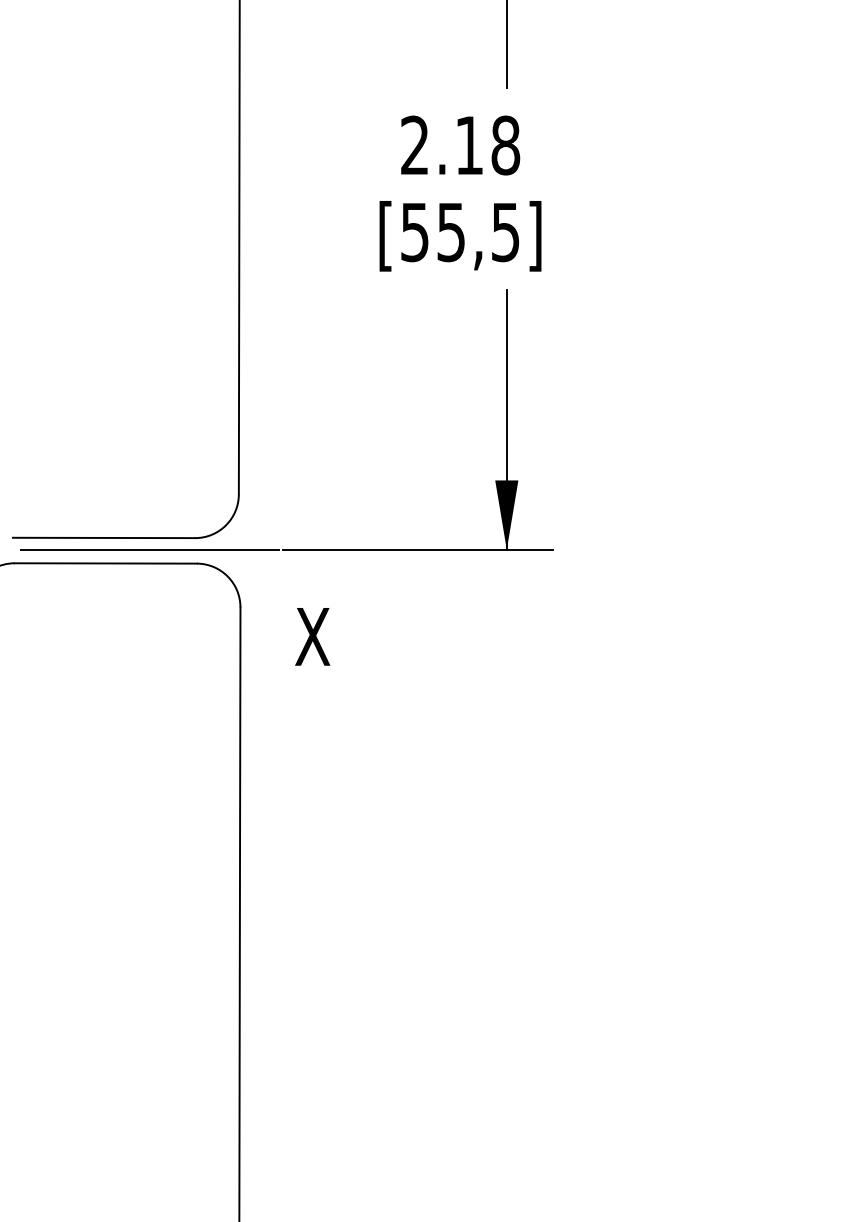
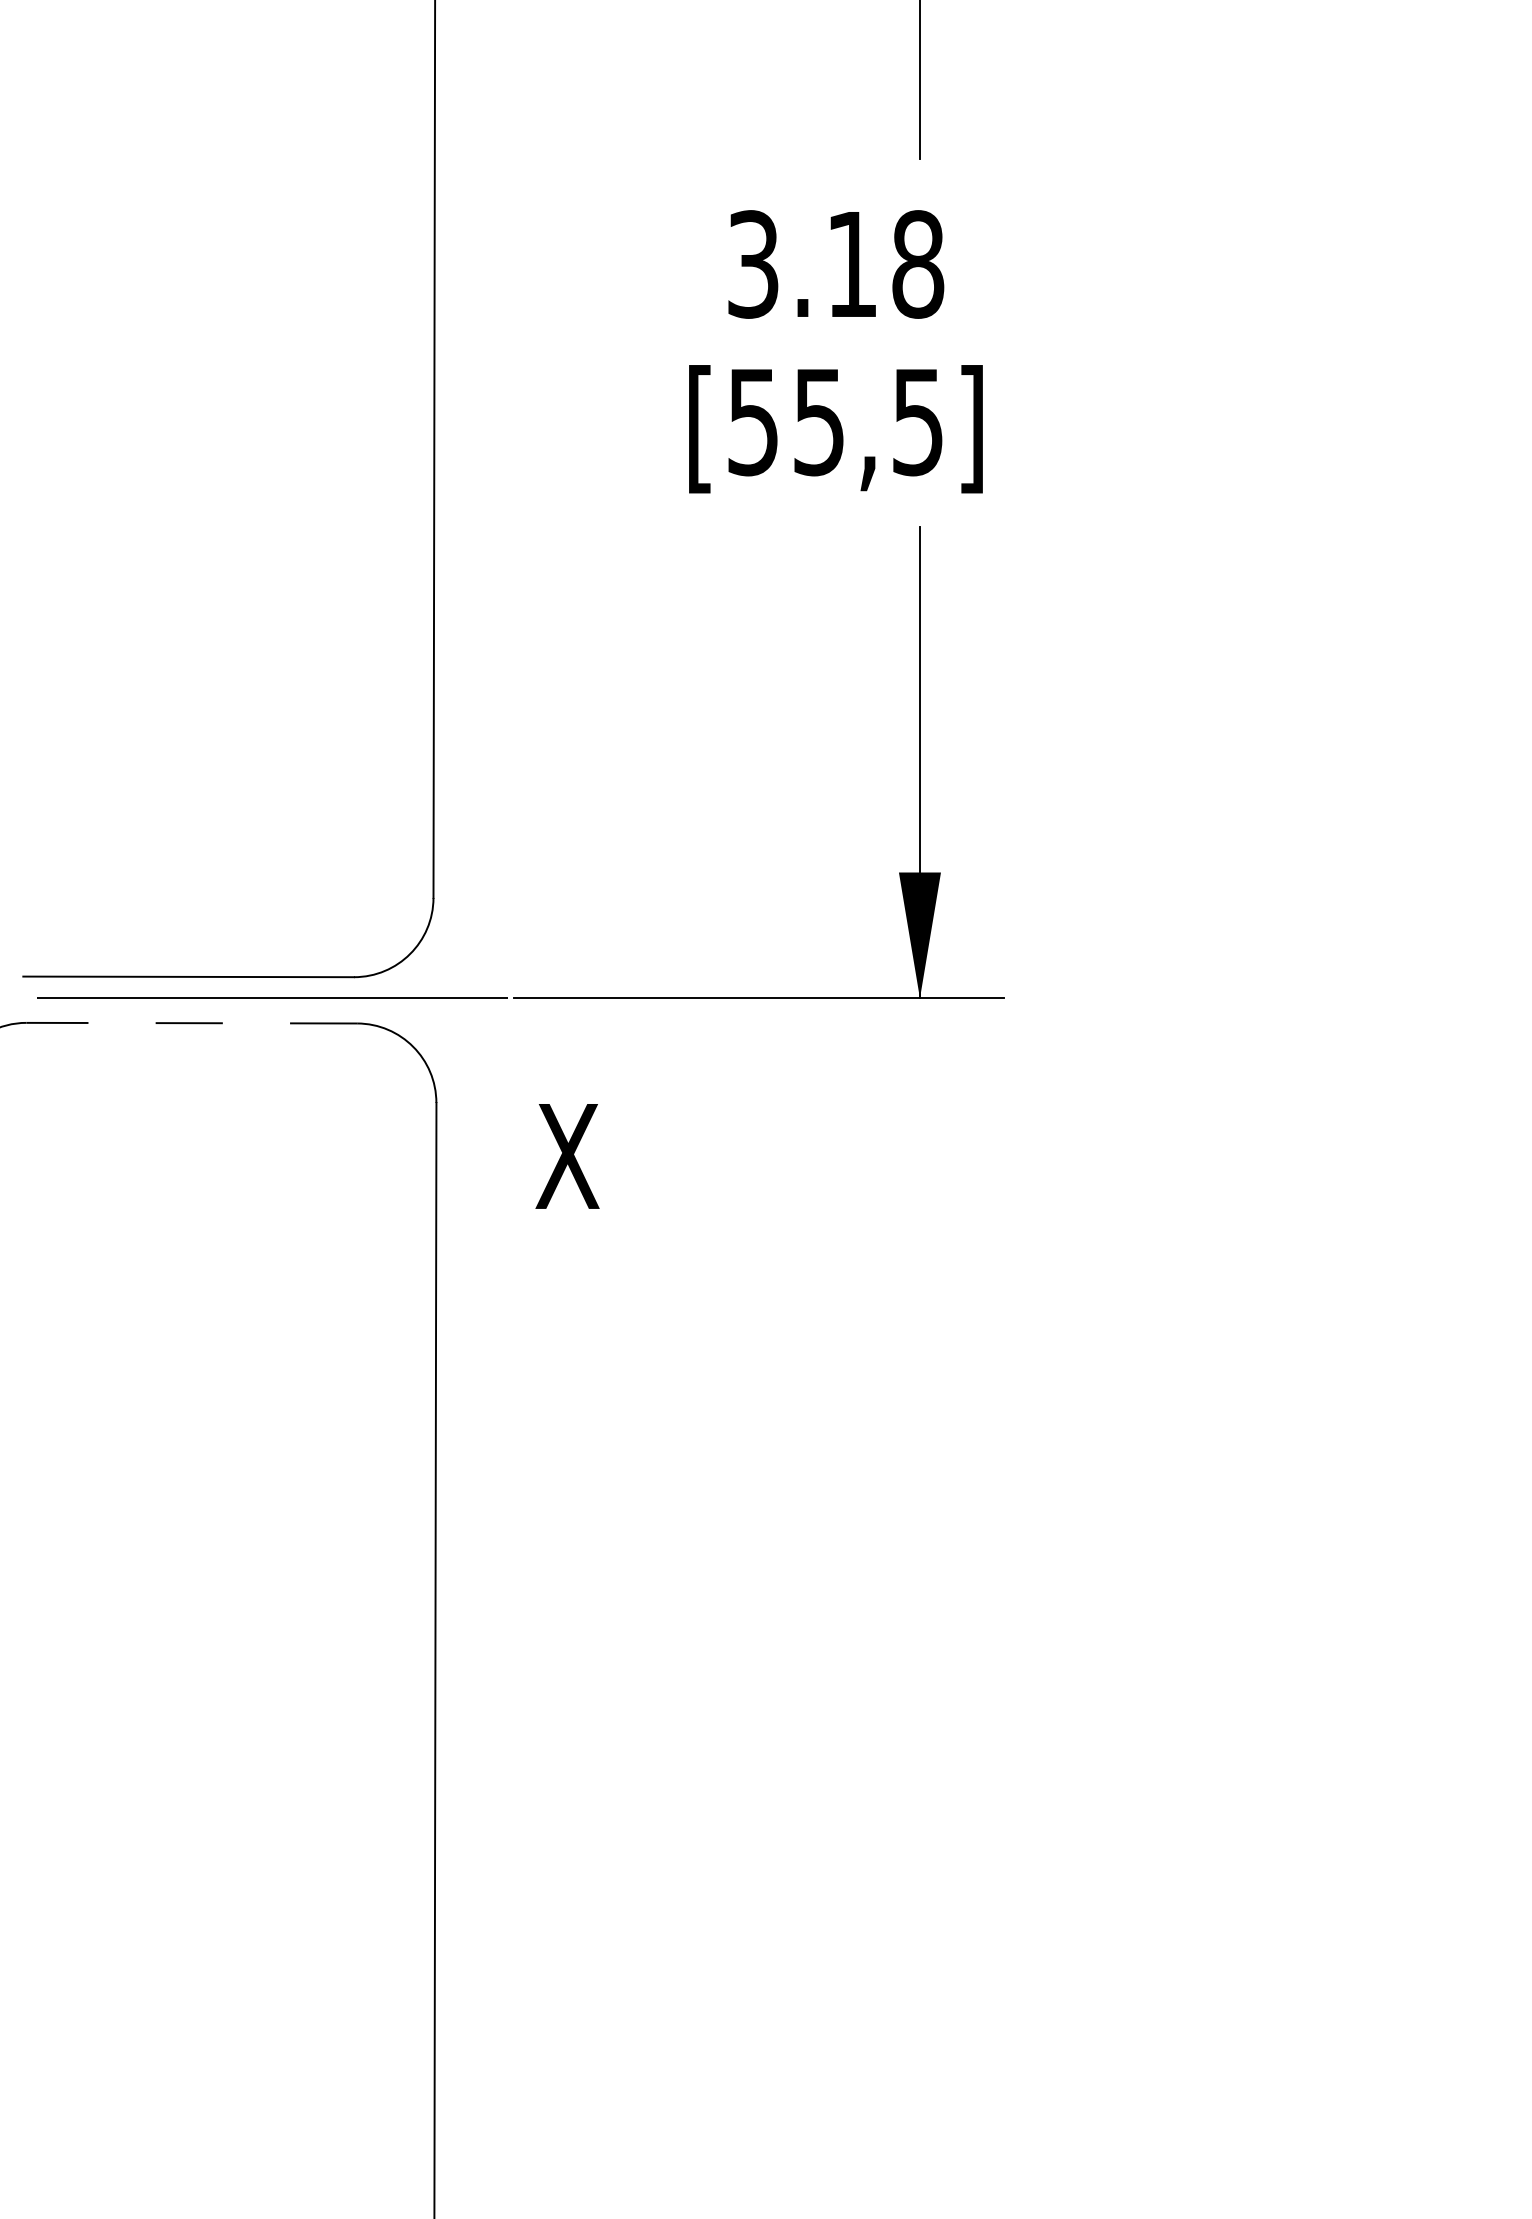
text: (414, 145) -> (752, 264), 2.18 -> 3.18
line: (105, 563) -> (191, 1023), solid -> dashed

